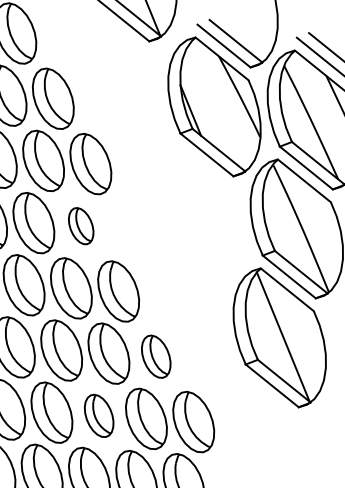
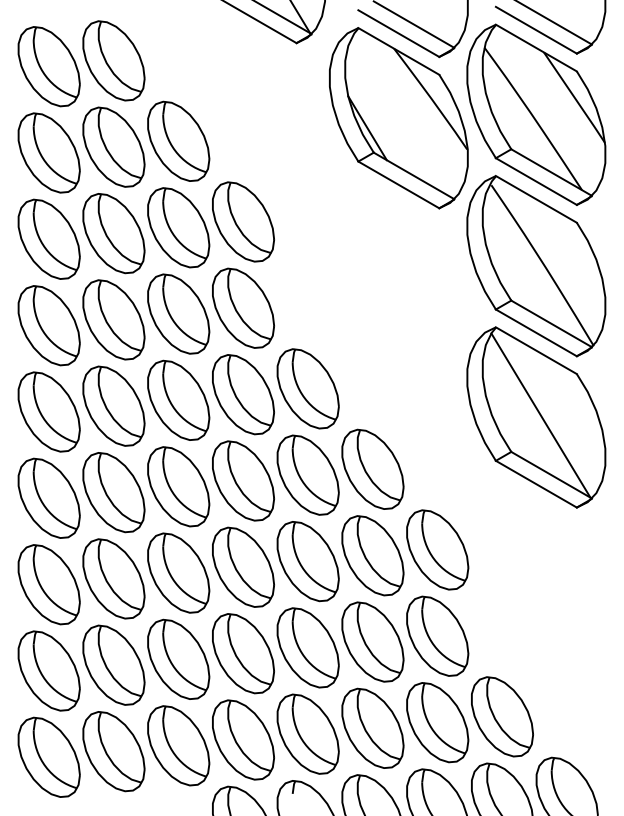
part: (81, 225) -> (243, 307), size x1.67
part: (156, 356) -> (372, 468), size x1.43
part: (98, 415) -> (307, 561), size x1.43

